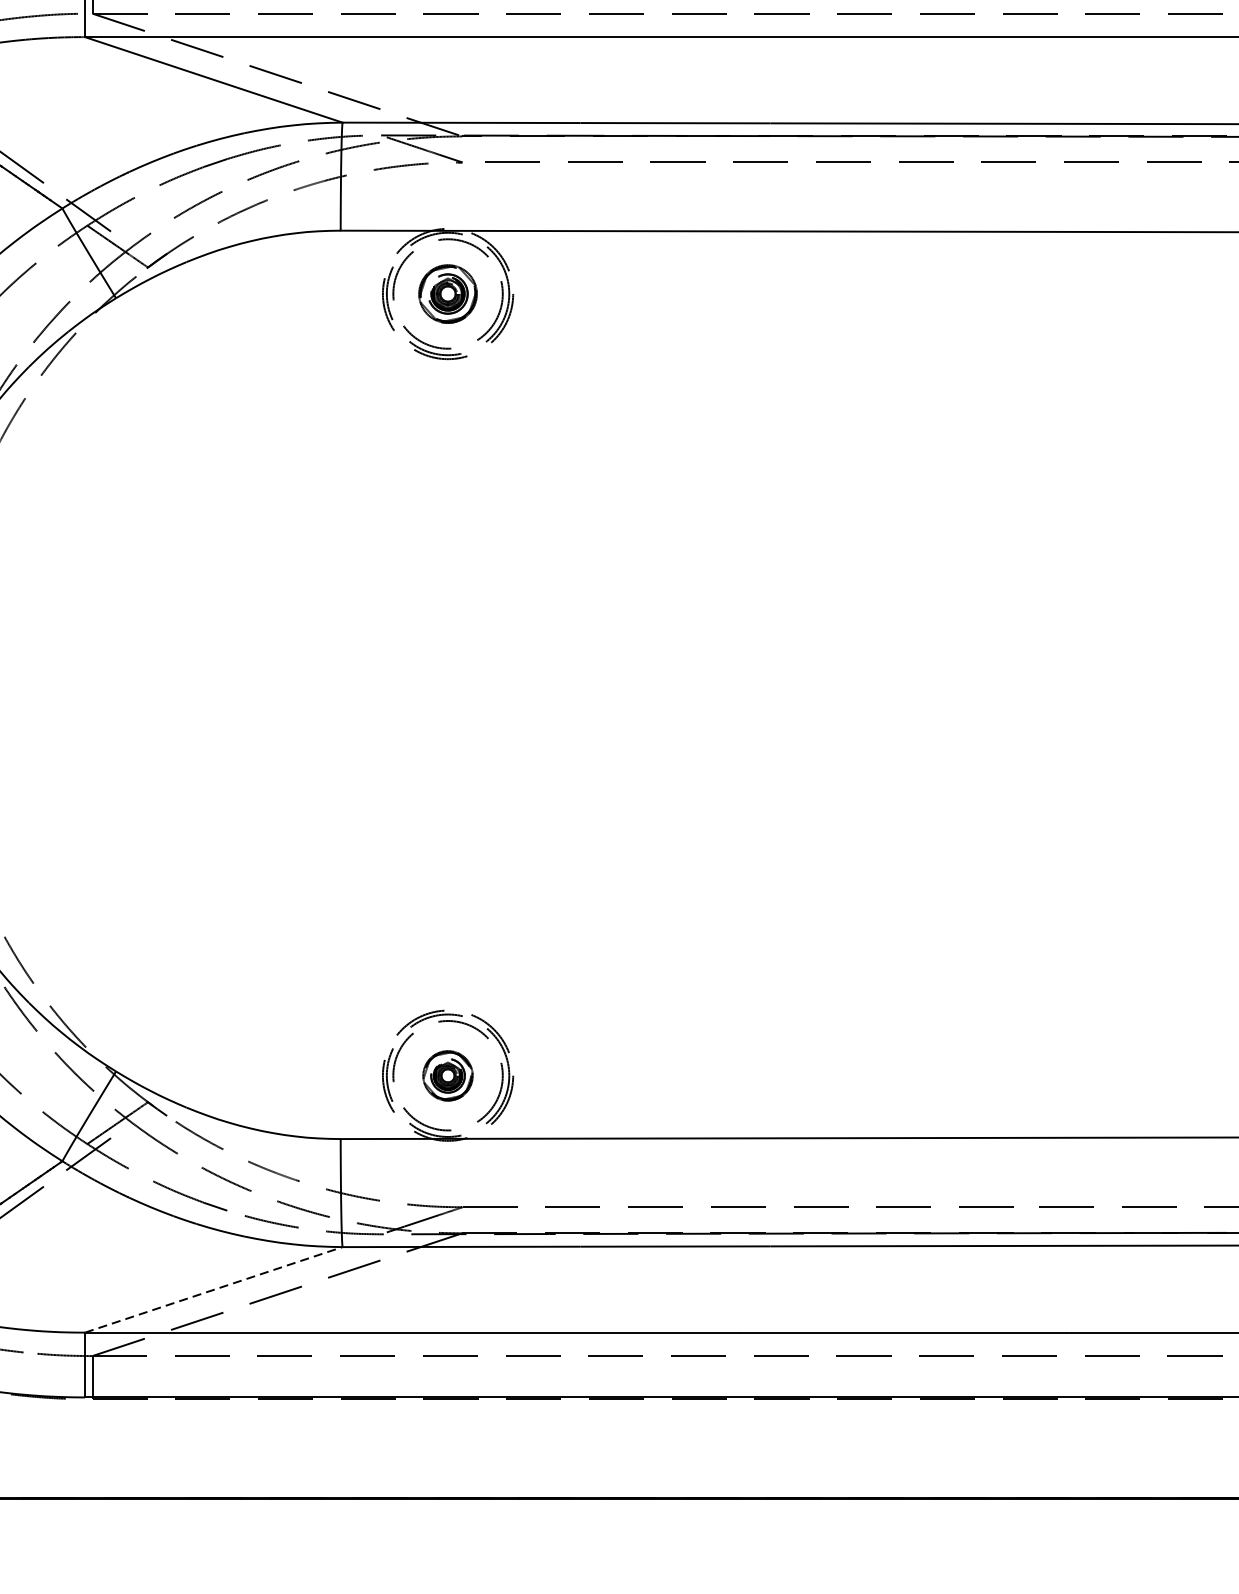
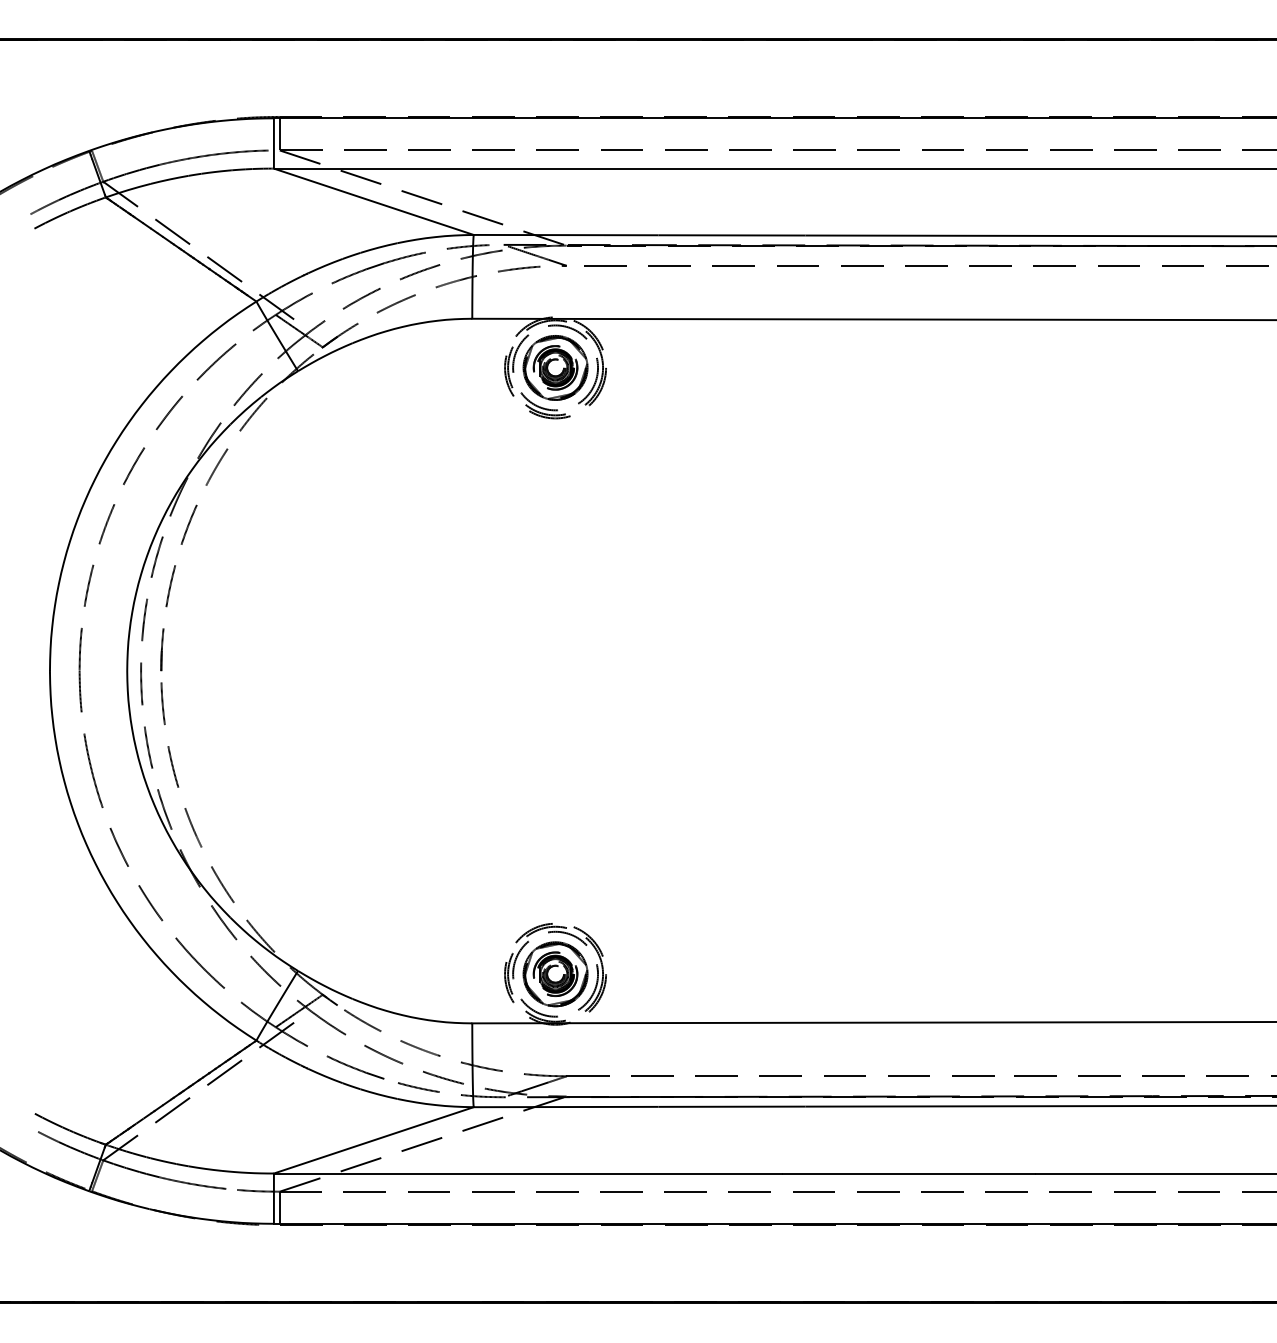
part: (447, 293) -> (555, 367), size x1.43
part: (447, 1076) -> (555, 974), size x1.67
line: (214, 1290) -> (374, 1140), dashed -> solid

